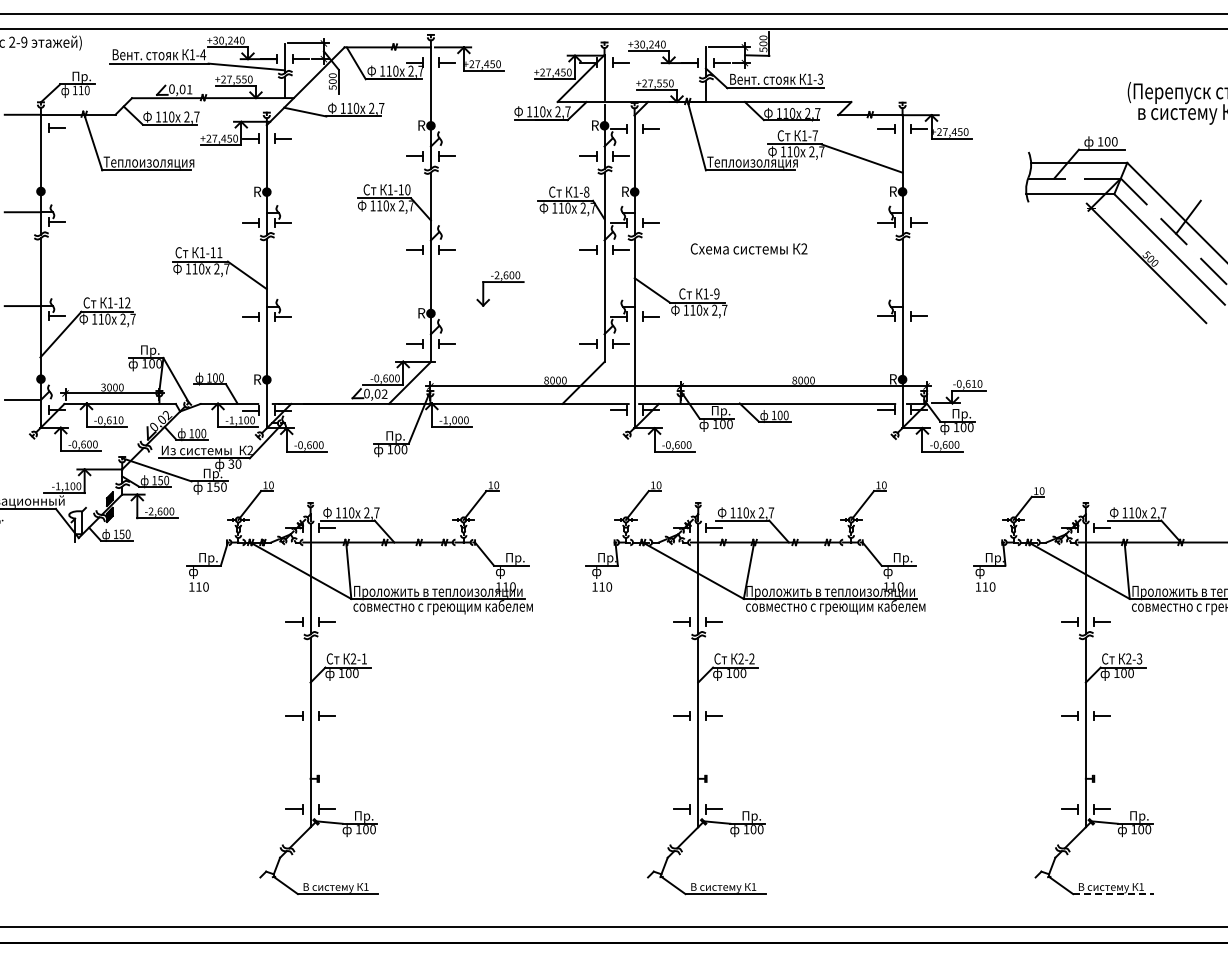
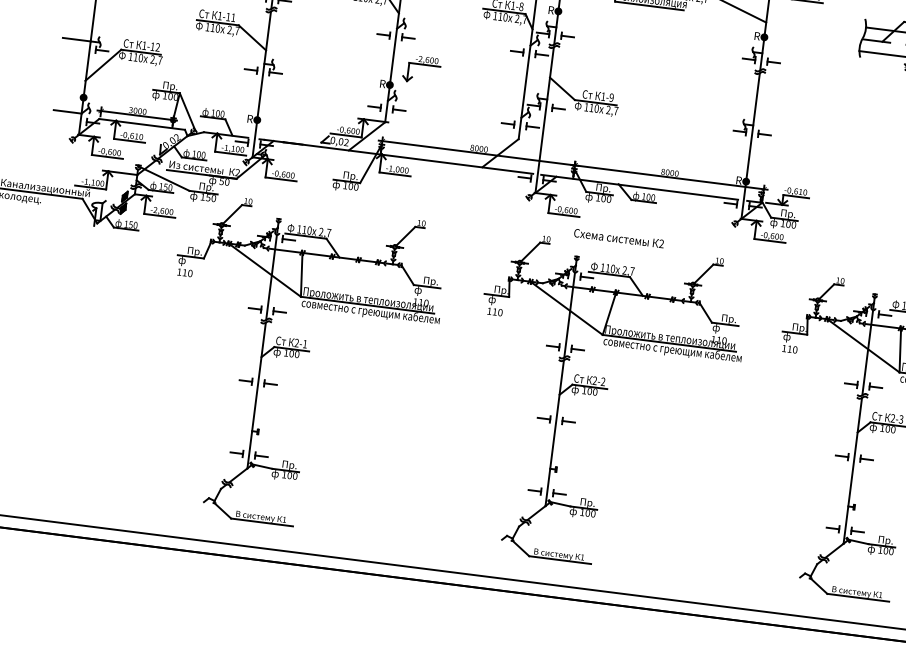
text: (748, 248) -> (618, 238), moved
part: (500, 288) -> (421, 69), moved
text: (231, 463) -> (221, 180), 30 -> 50
line: (1113, 894) -> (858, 598), dashed -> solid

